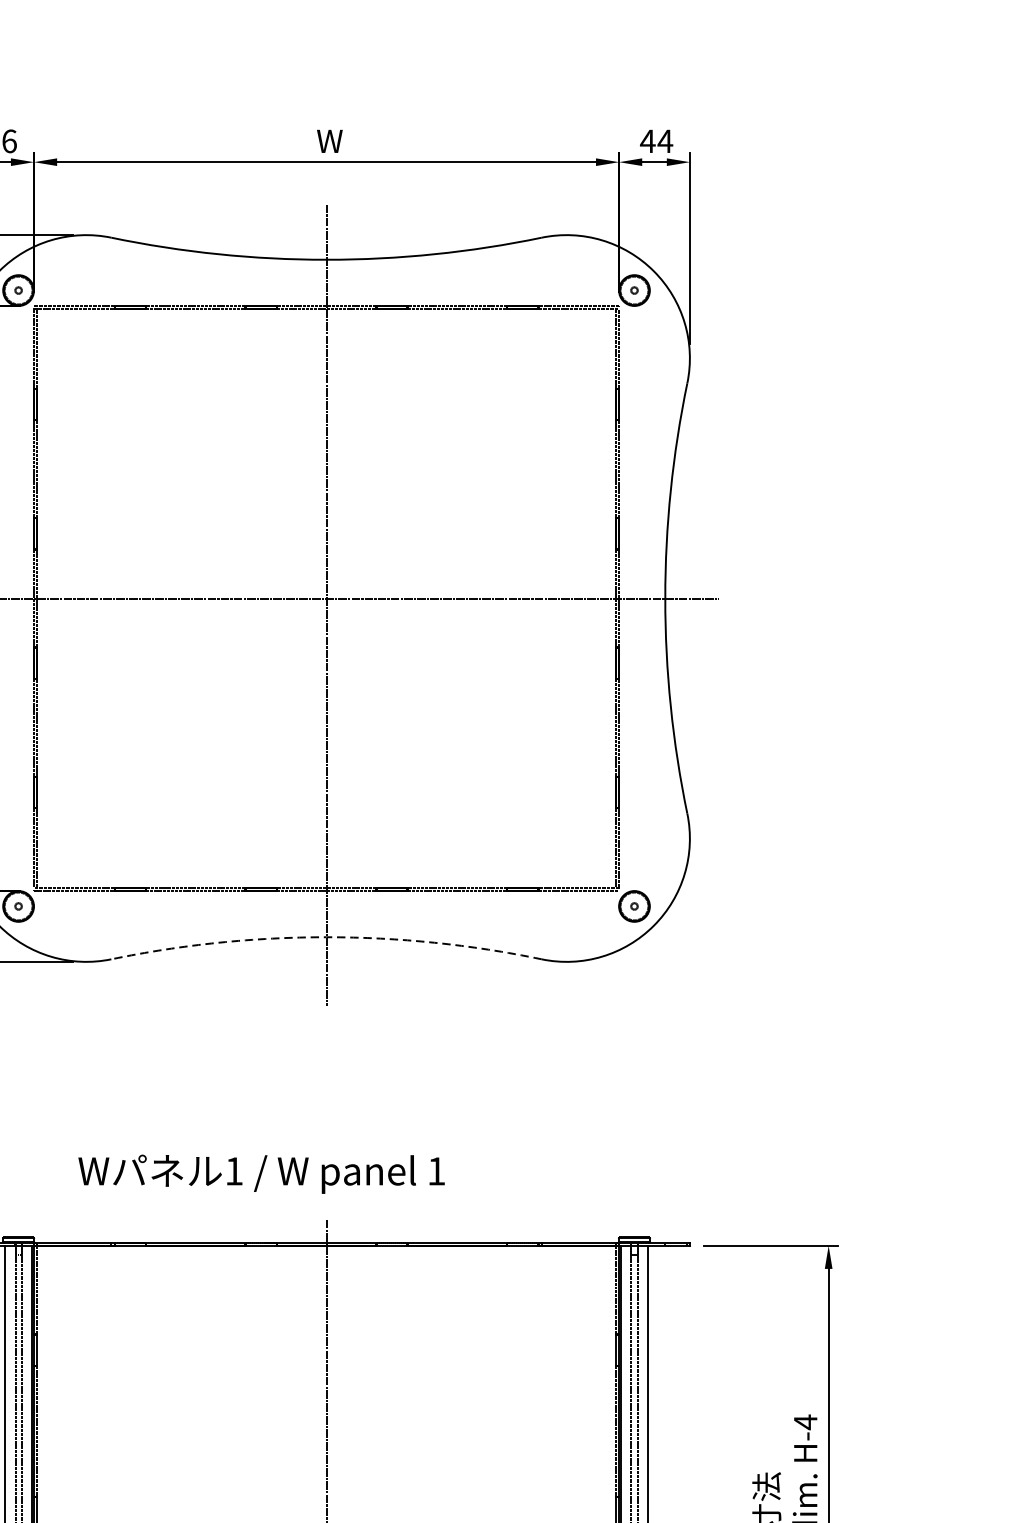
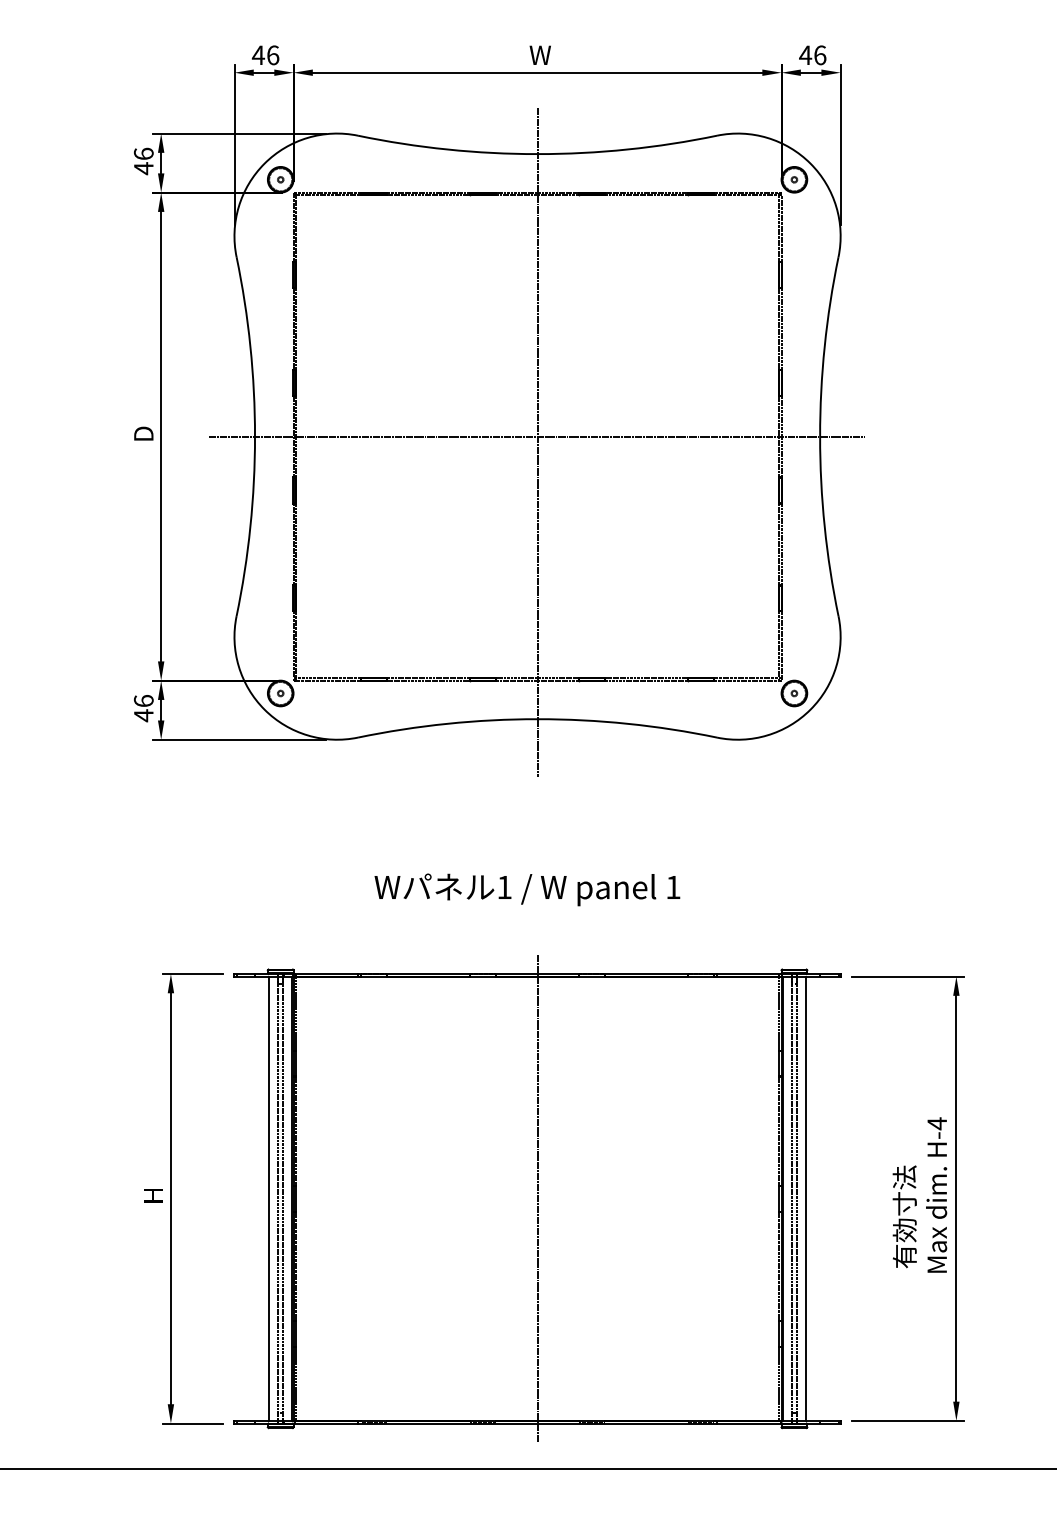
text: (664, 141) -> (819, 55), 44 -> 46
arc: (326, 937) -> (537, 719), dashed -> solid
text: (261, 1173) -> (527, 889), moved

